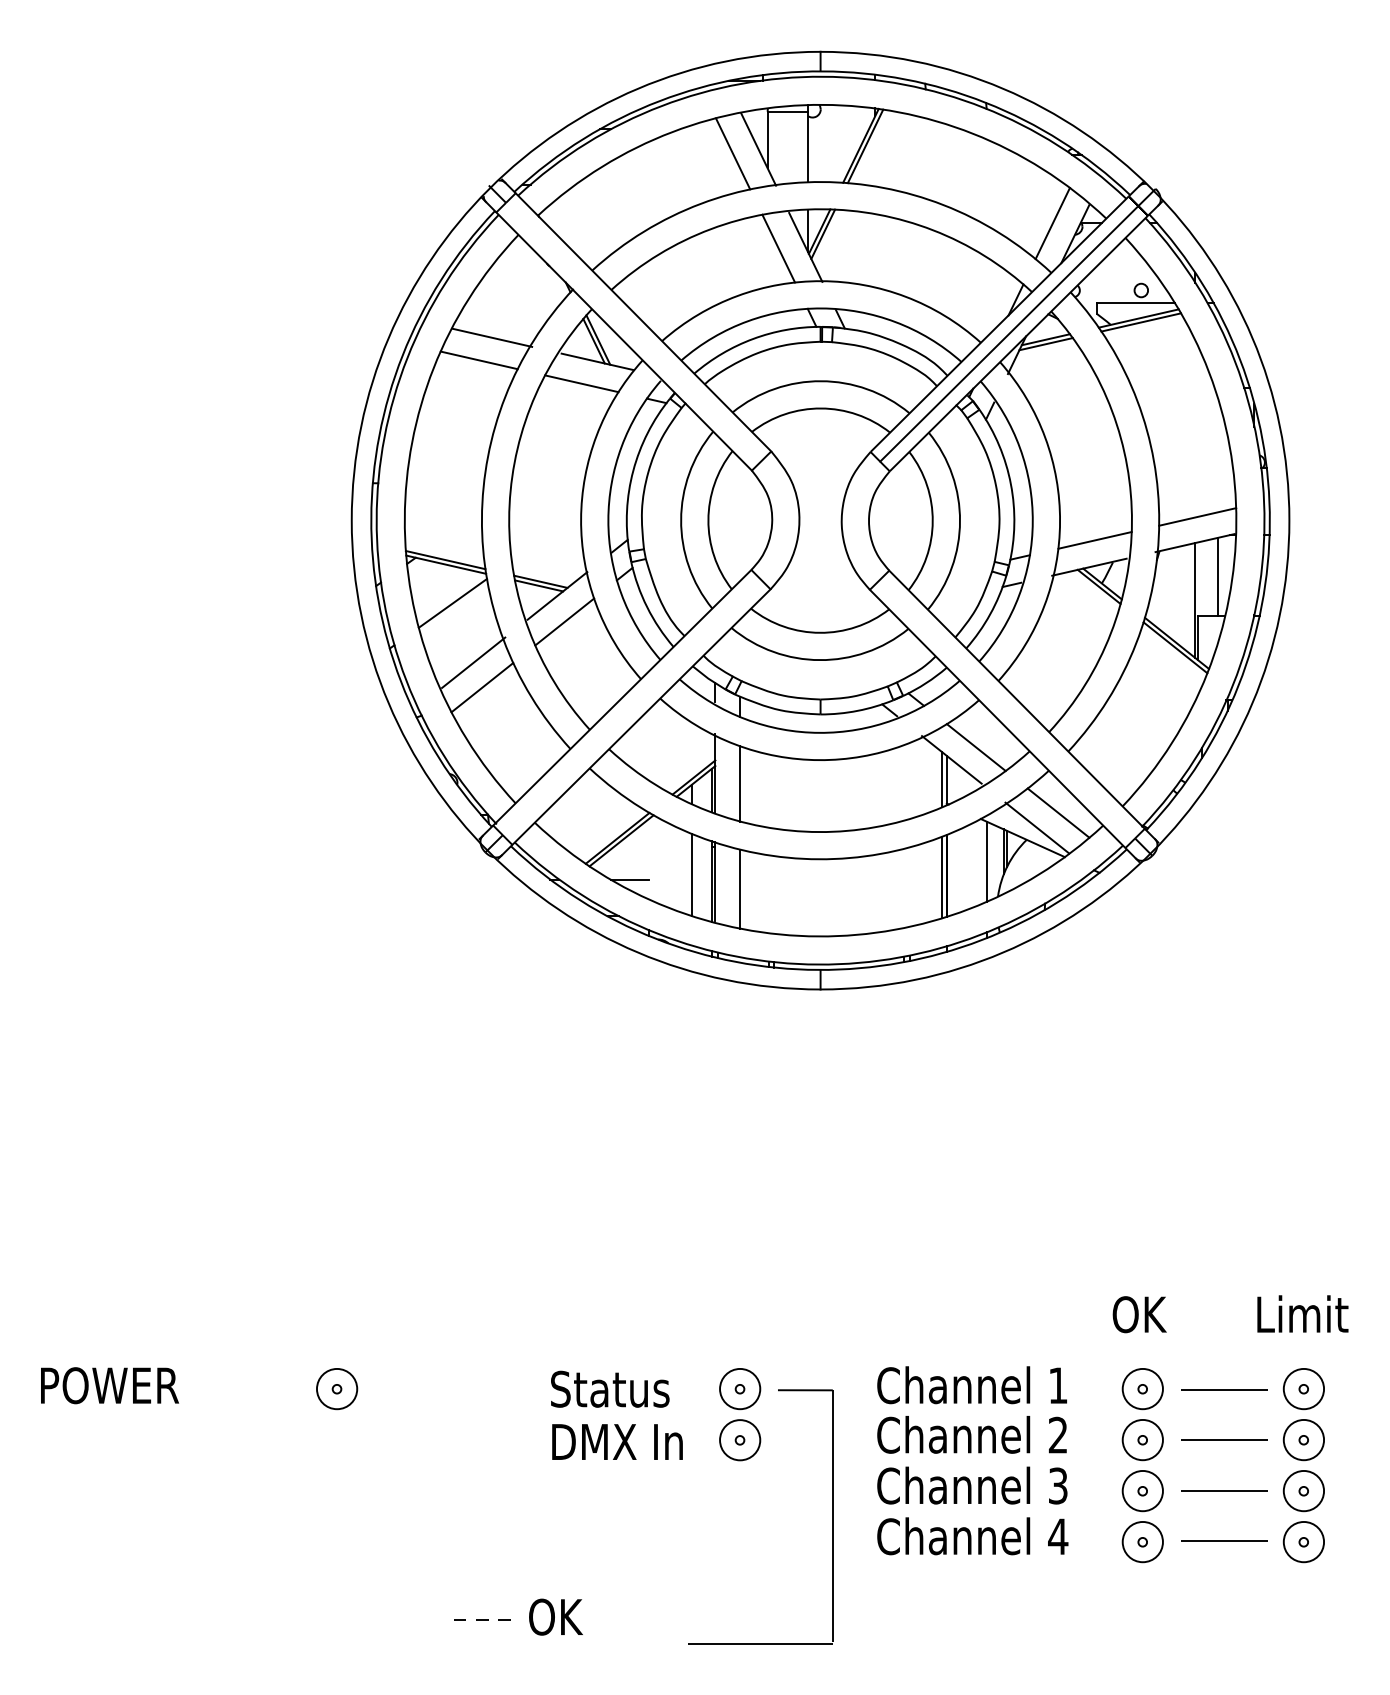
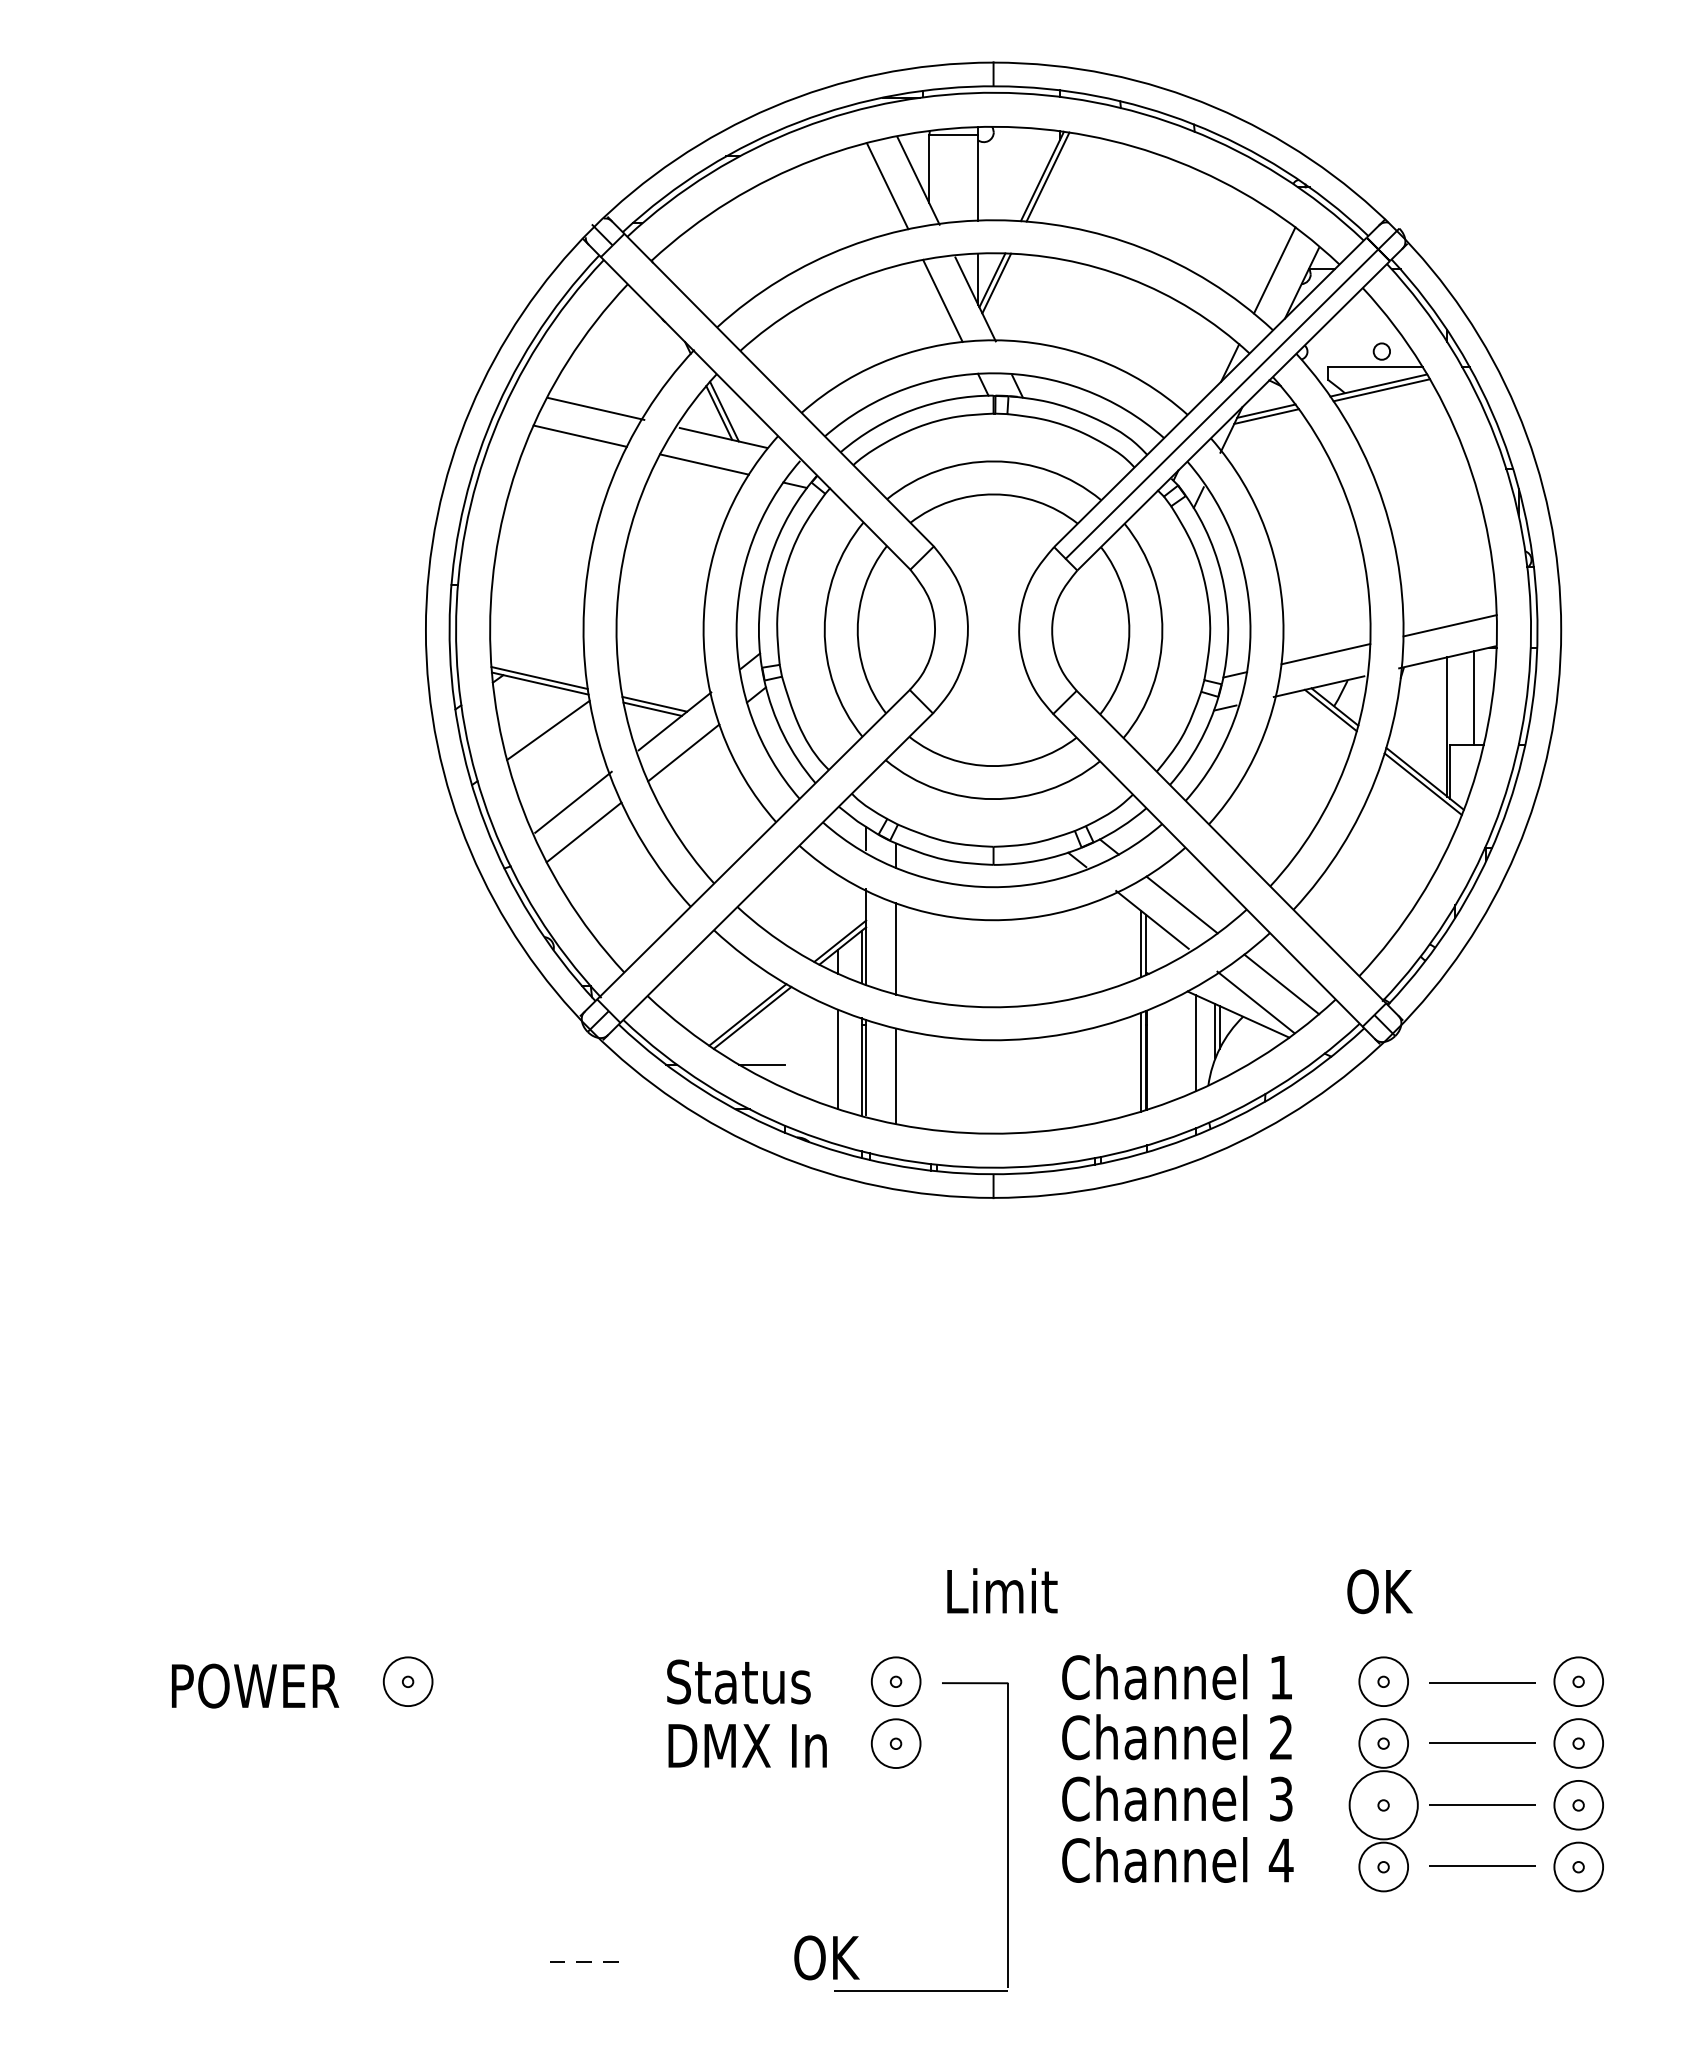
text: (1302, 1313) -> (1001, 1590), moved
text: (110, 1385) -> (256, 1685), moved
circle: (1142, 1490) -> (1383, 1804), size x1.4
text: (555, 1616) -> (826, 1957), moved

